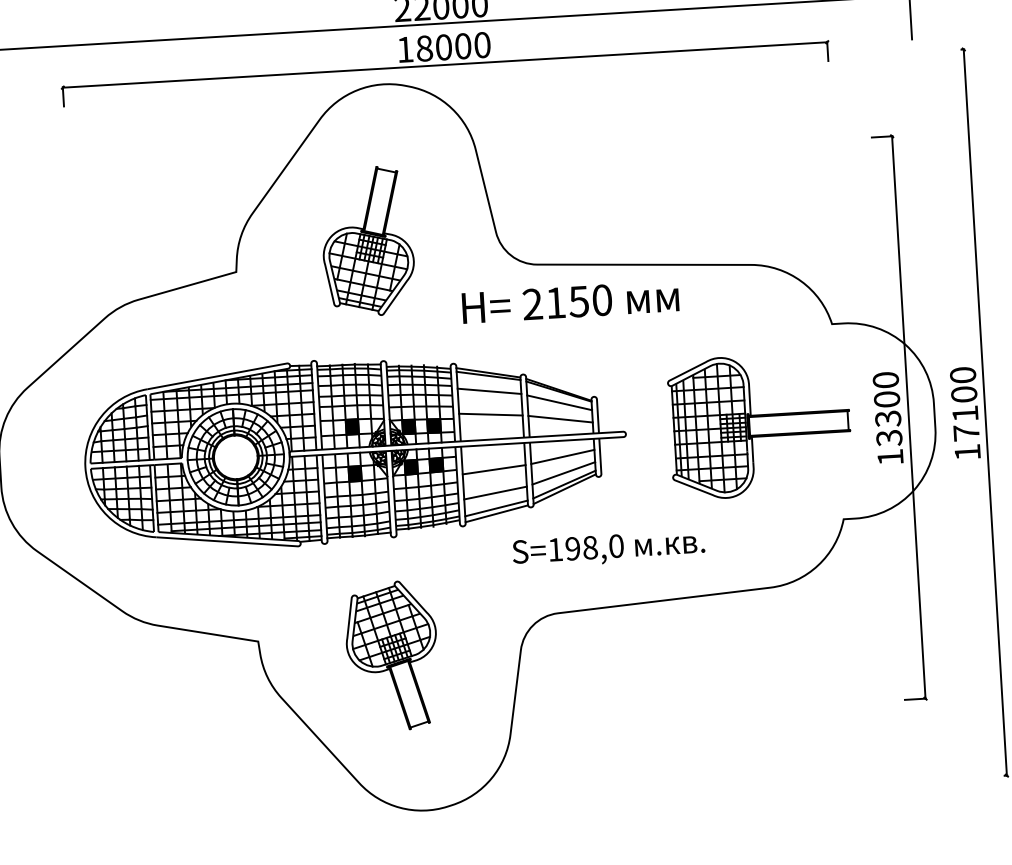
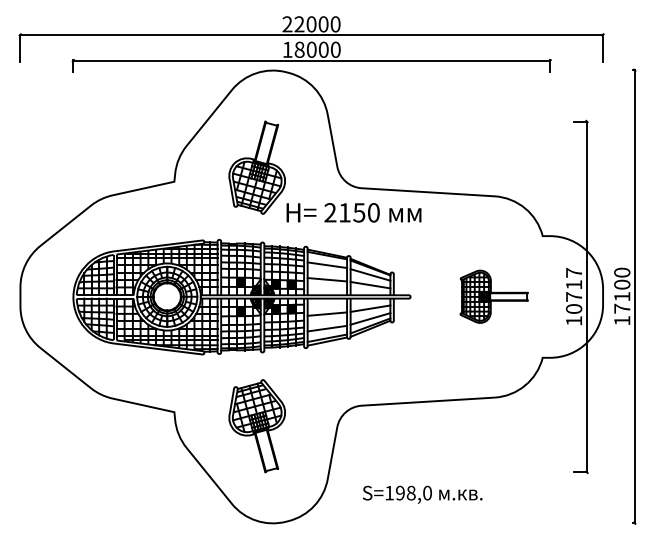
text: (569, 301) -> (353, 212), moved
text: (888, 409) -> (574, 291), 13300 -> 10717
part: (758, 425) -> (493, 296), size x0.6
text: (608, 548) -> (422, 494), moved

